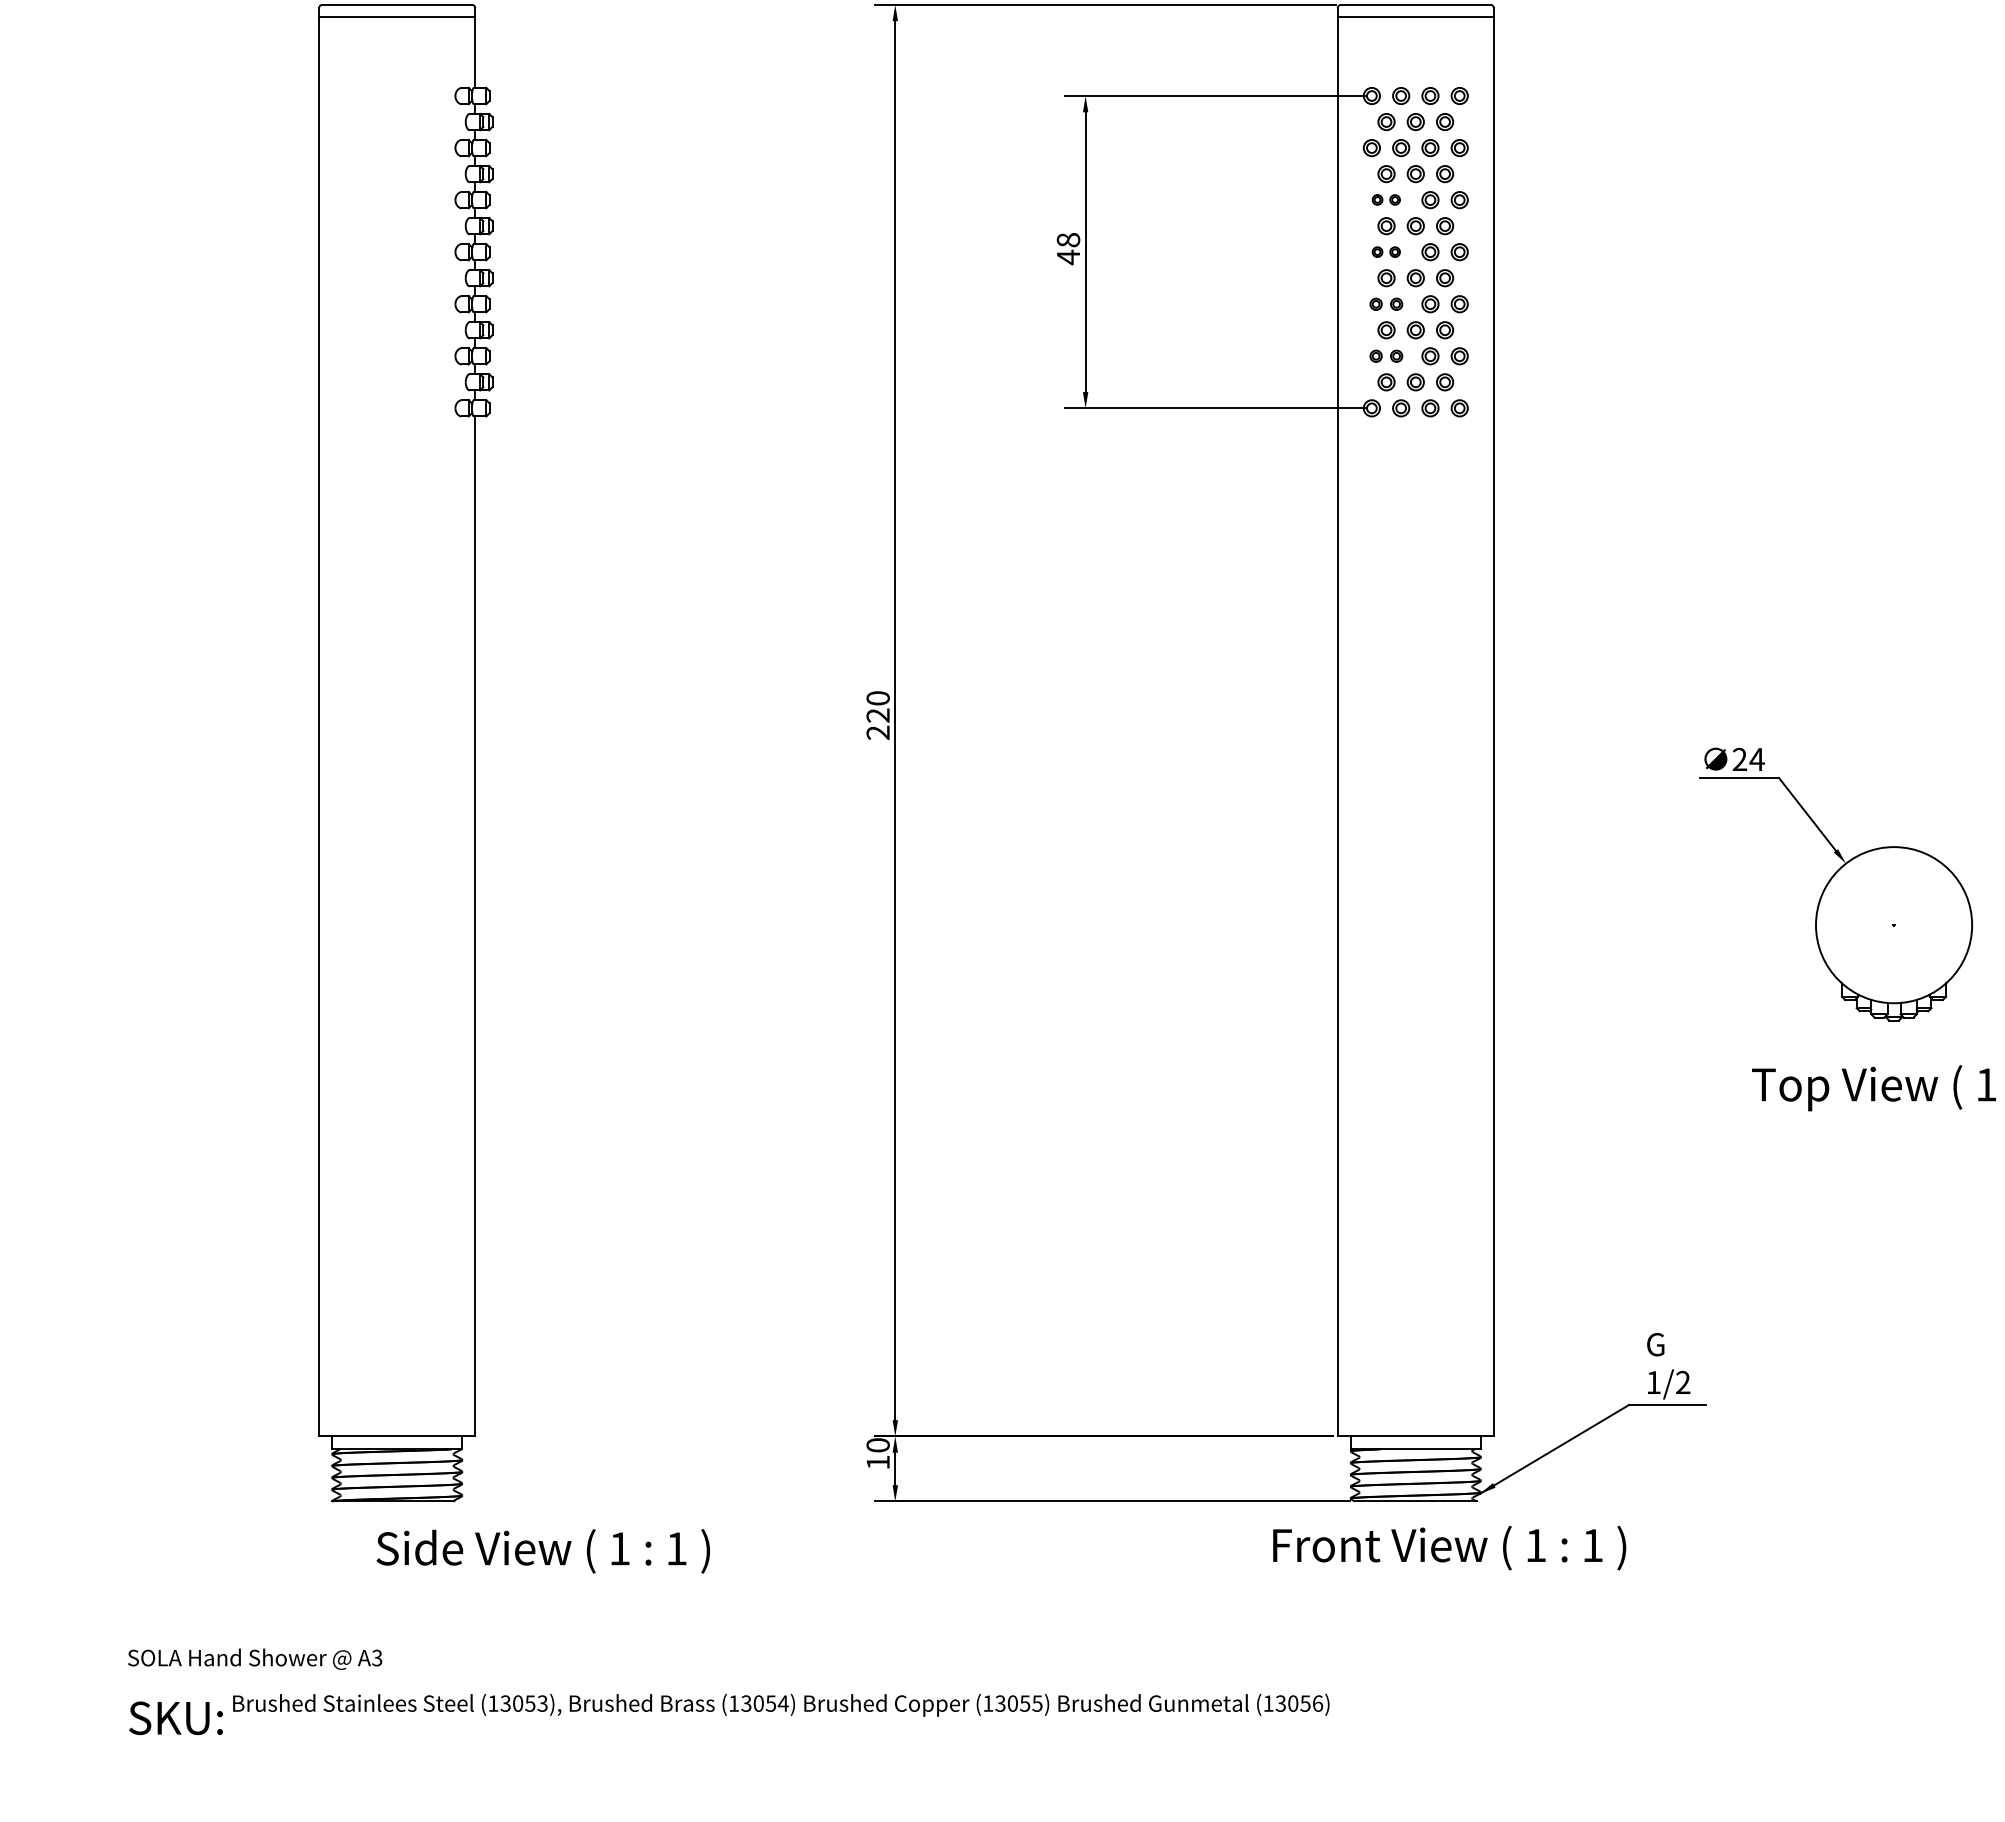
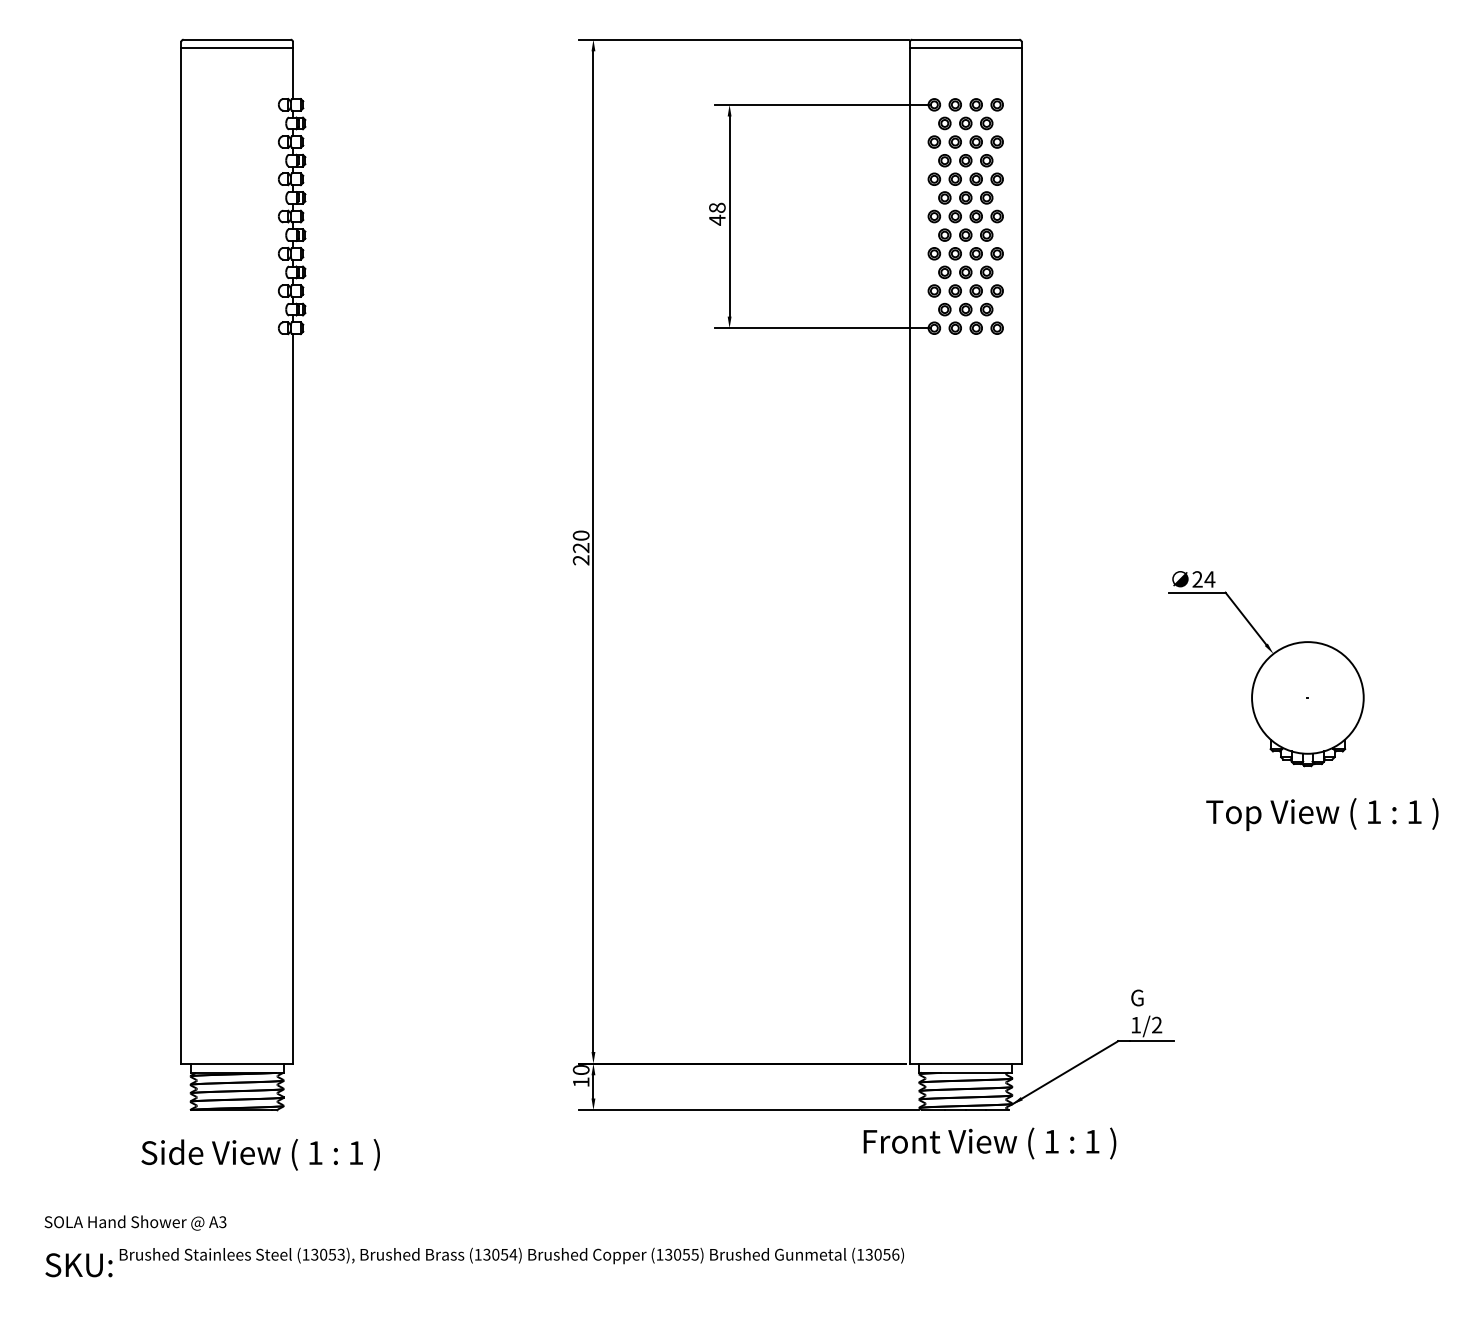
part: (1386, 198) -> (944, 178), size x1.67
part: (1386, 252) -> (944, 216), size x1.67
part: (1386, 303) -> (944, 253), size x1.43
part: (1386, 355) -> (944, 290), size x1.43
text: (543, 1550) -> (260, 1154), moved

